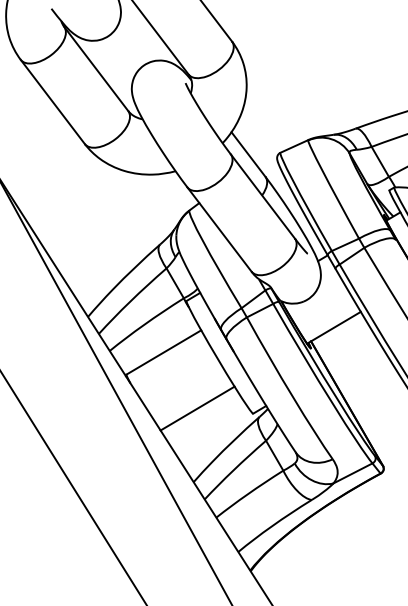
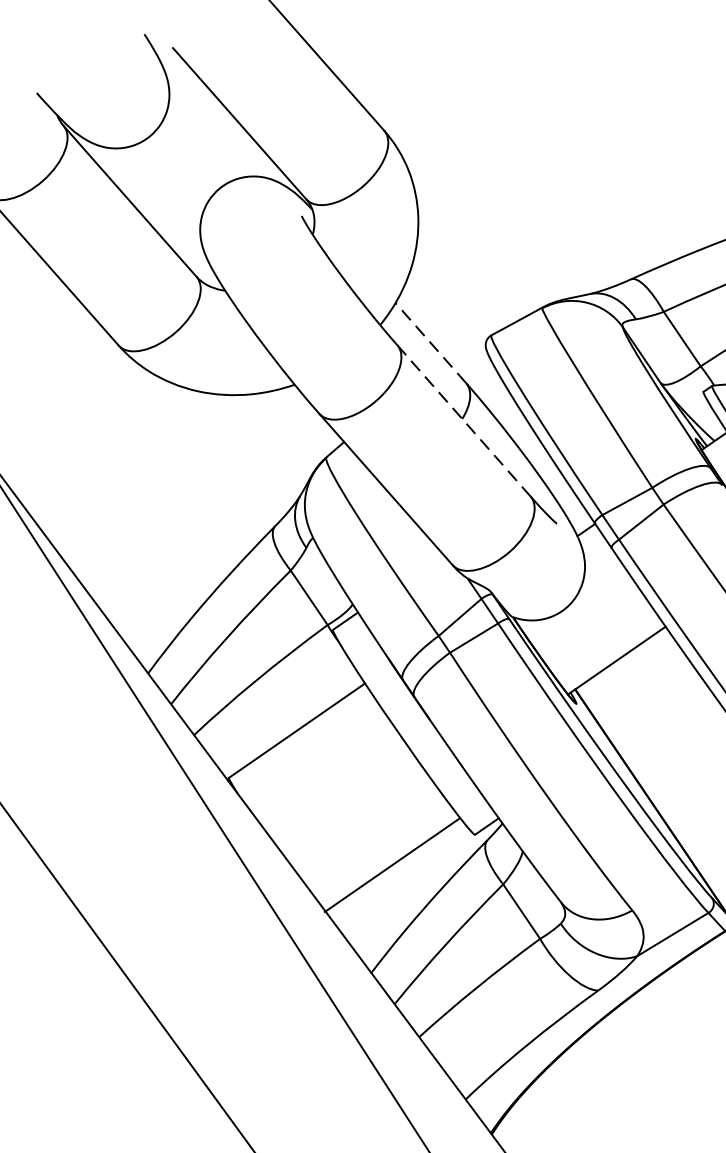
line: (248, 154) -> (430, 343), solid -> dashed
line: (262, 196) -> (463, 420), solid -> dashed
line: (197, 408) -> (391, 865), moved

